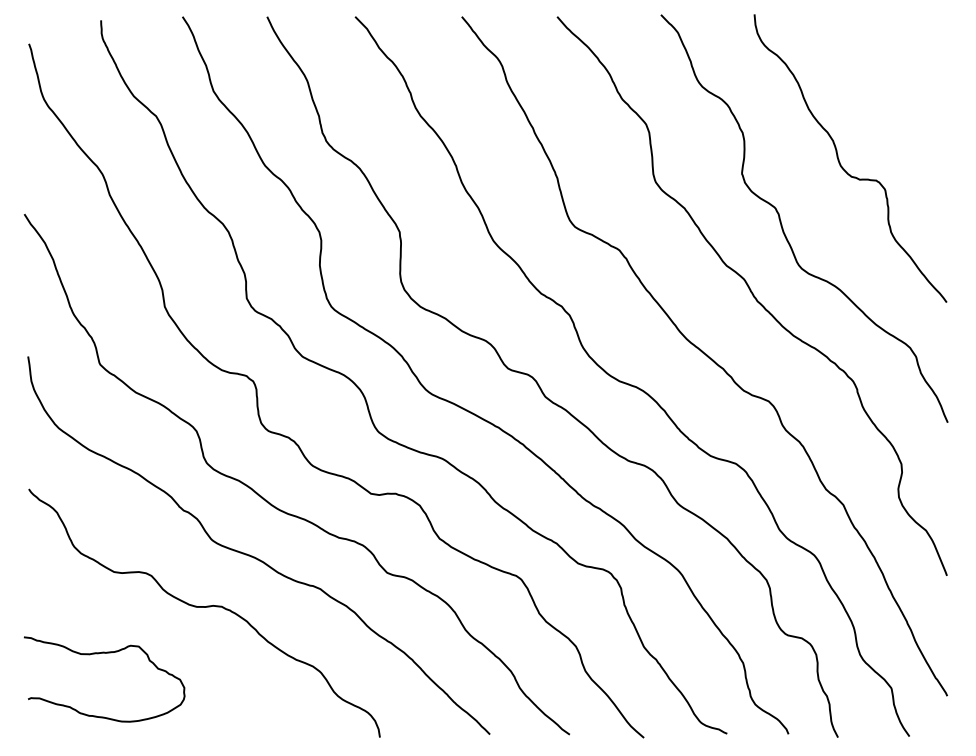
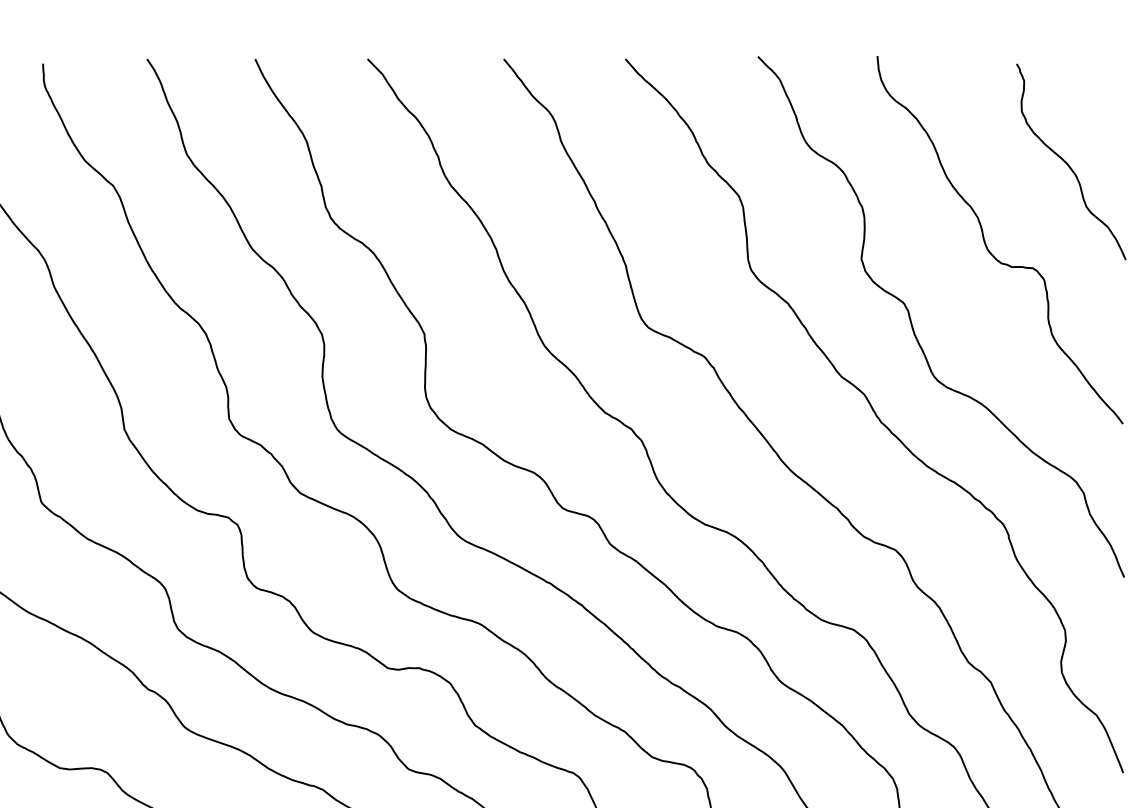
curve: (904, 98) -> (1068, 163), added

